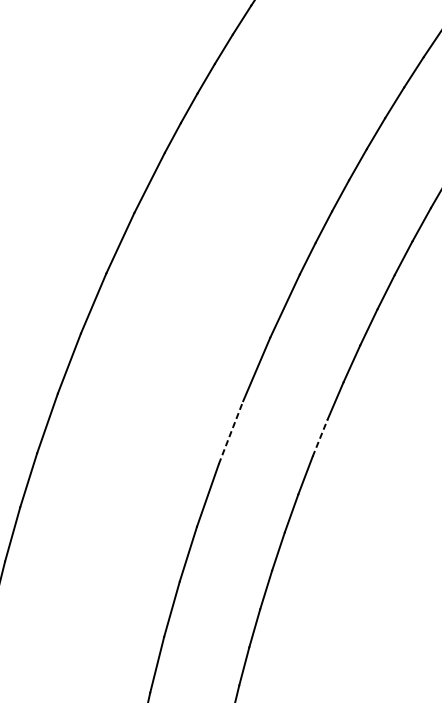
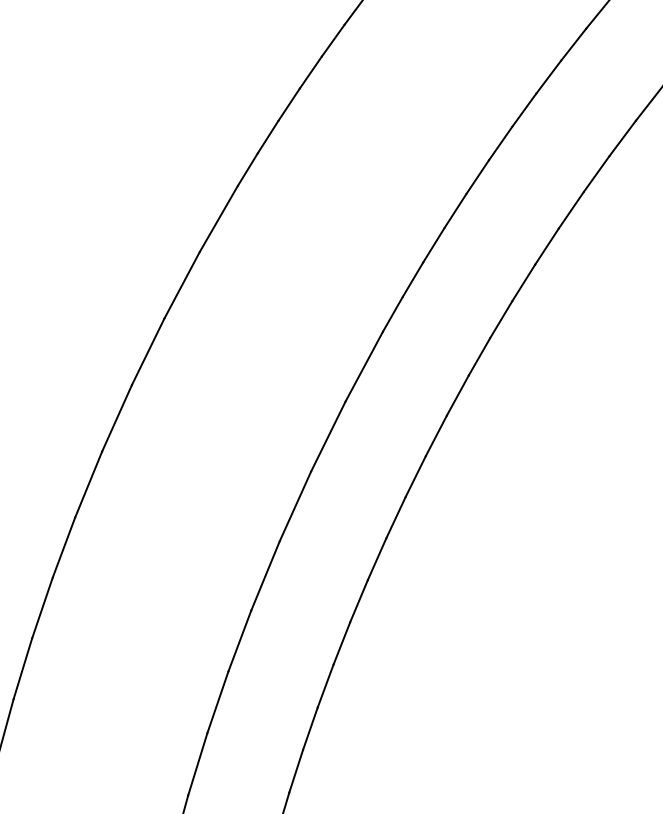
line: (230, 432) -> (295, 505), dashed -> solid
line: (319, 437) -> (395, 517), dashed -> solid

